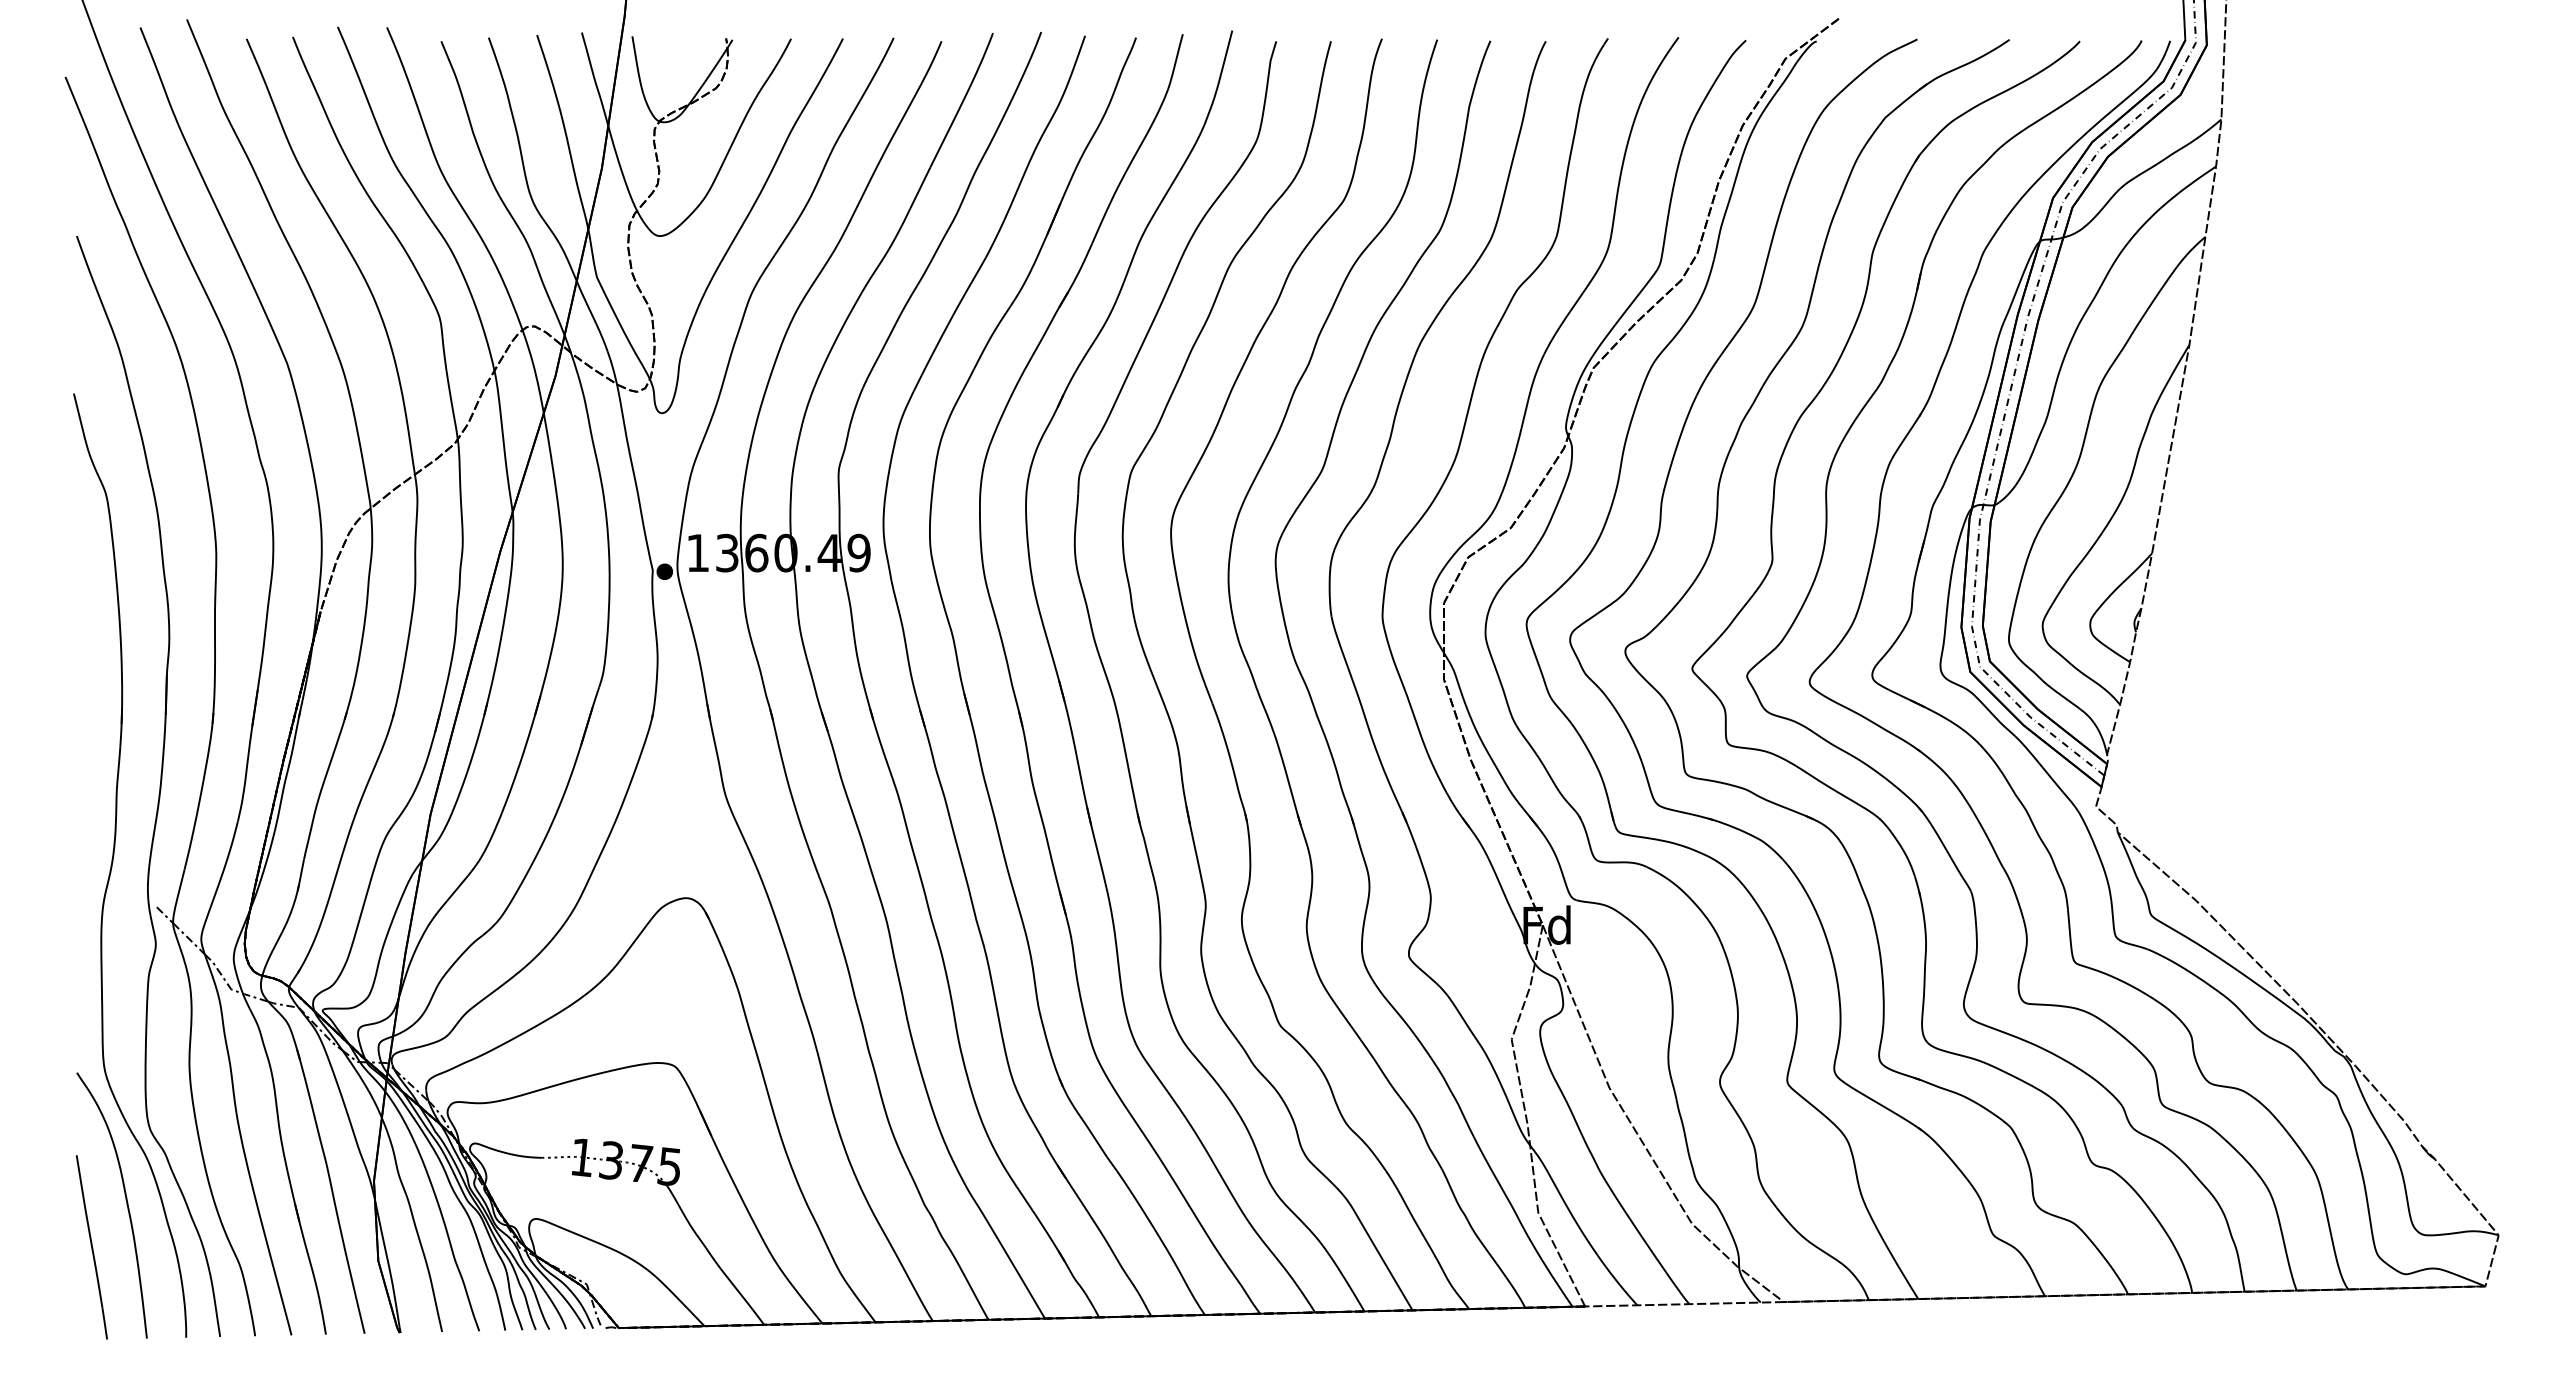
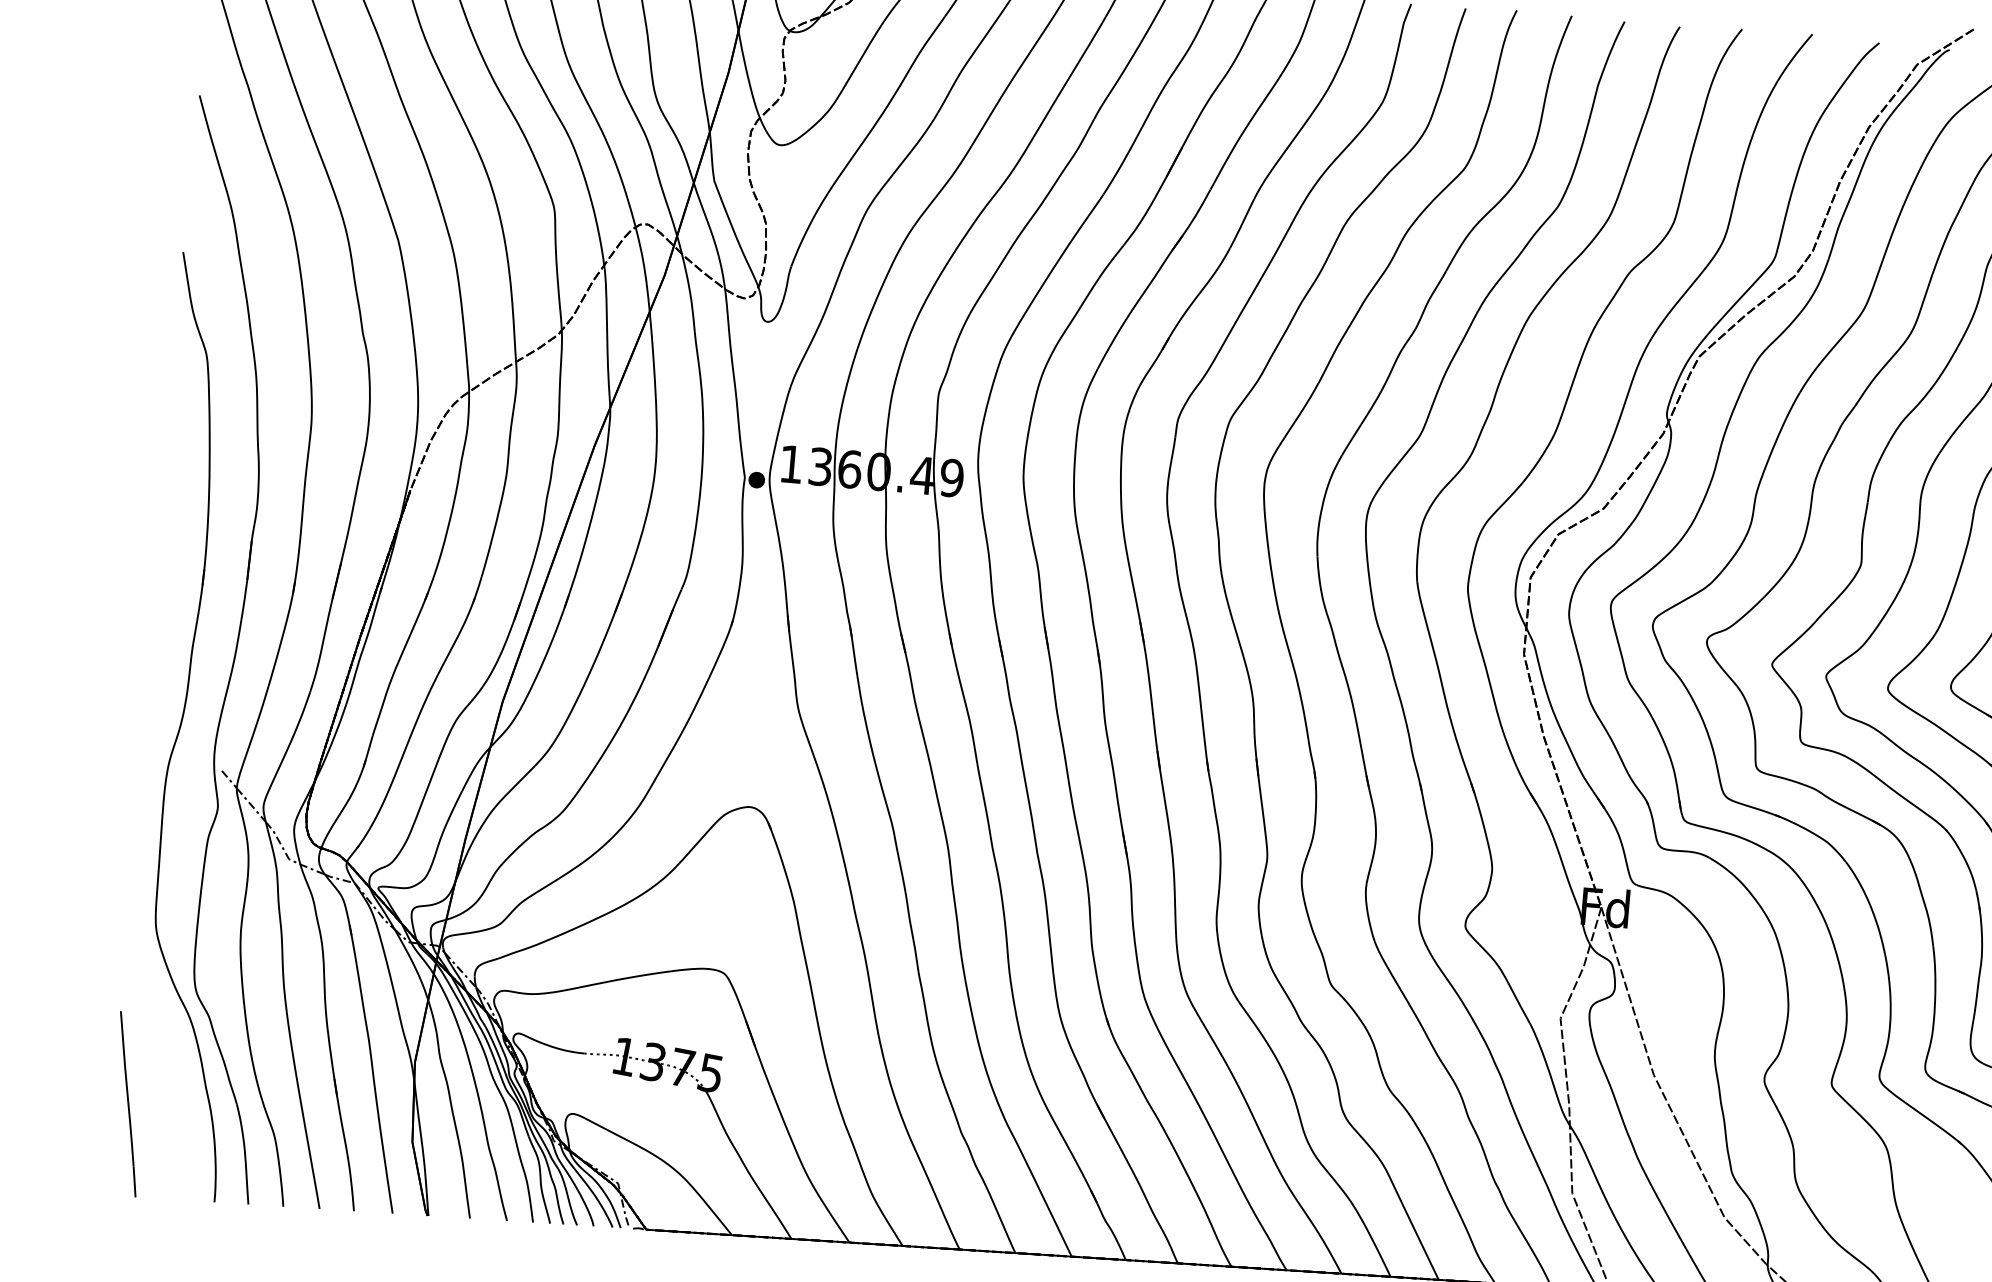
curve: (125, 1200) -> (165, 1060), removed

